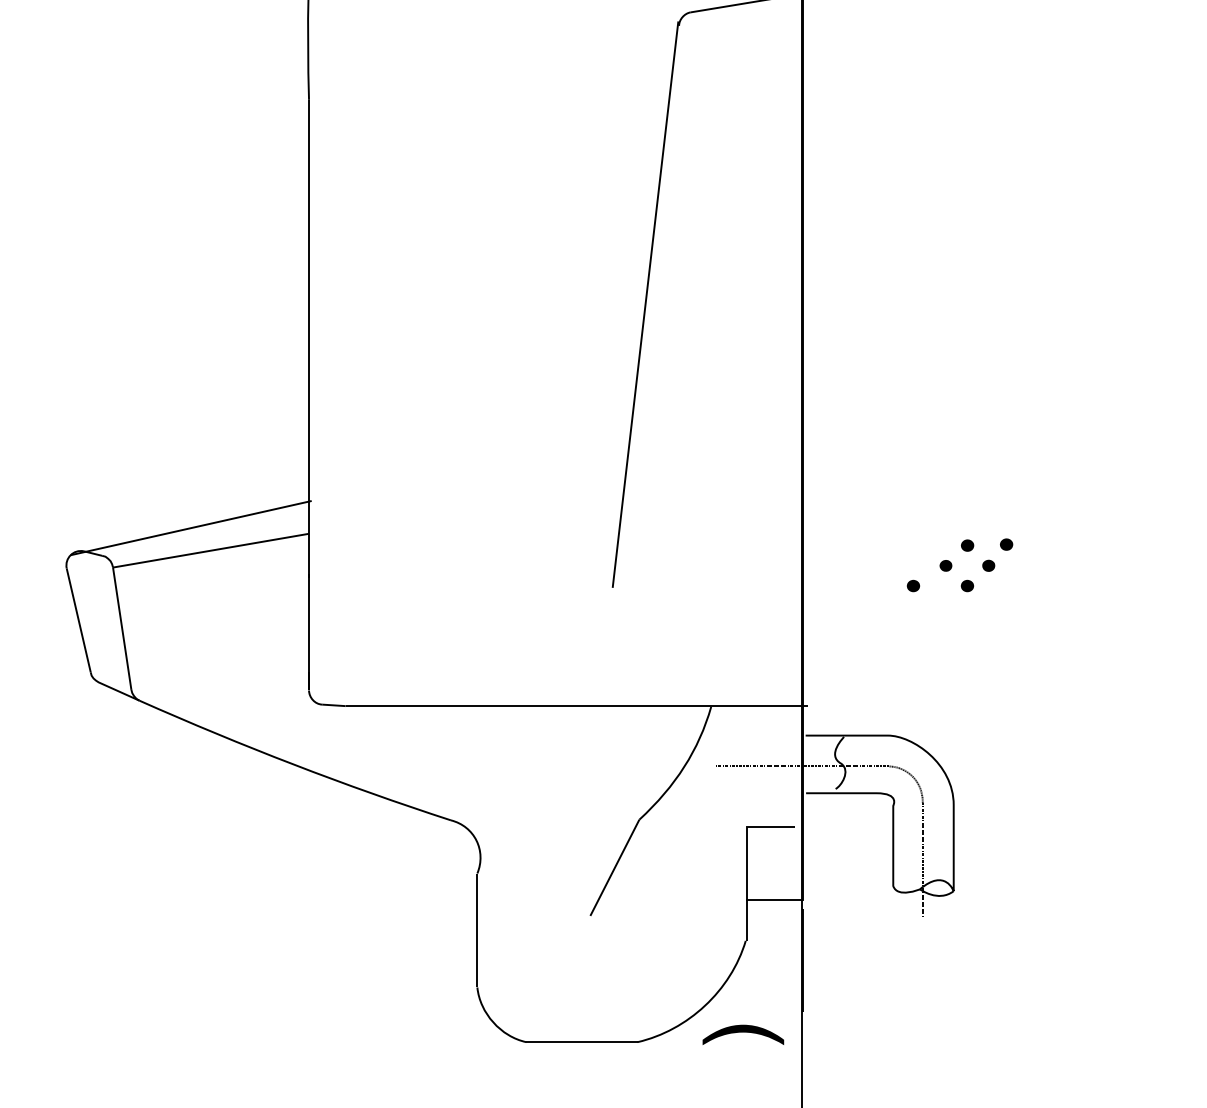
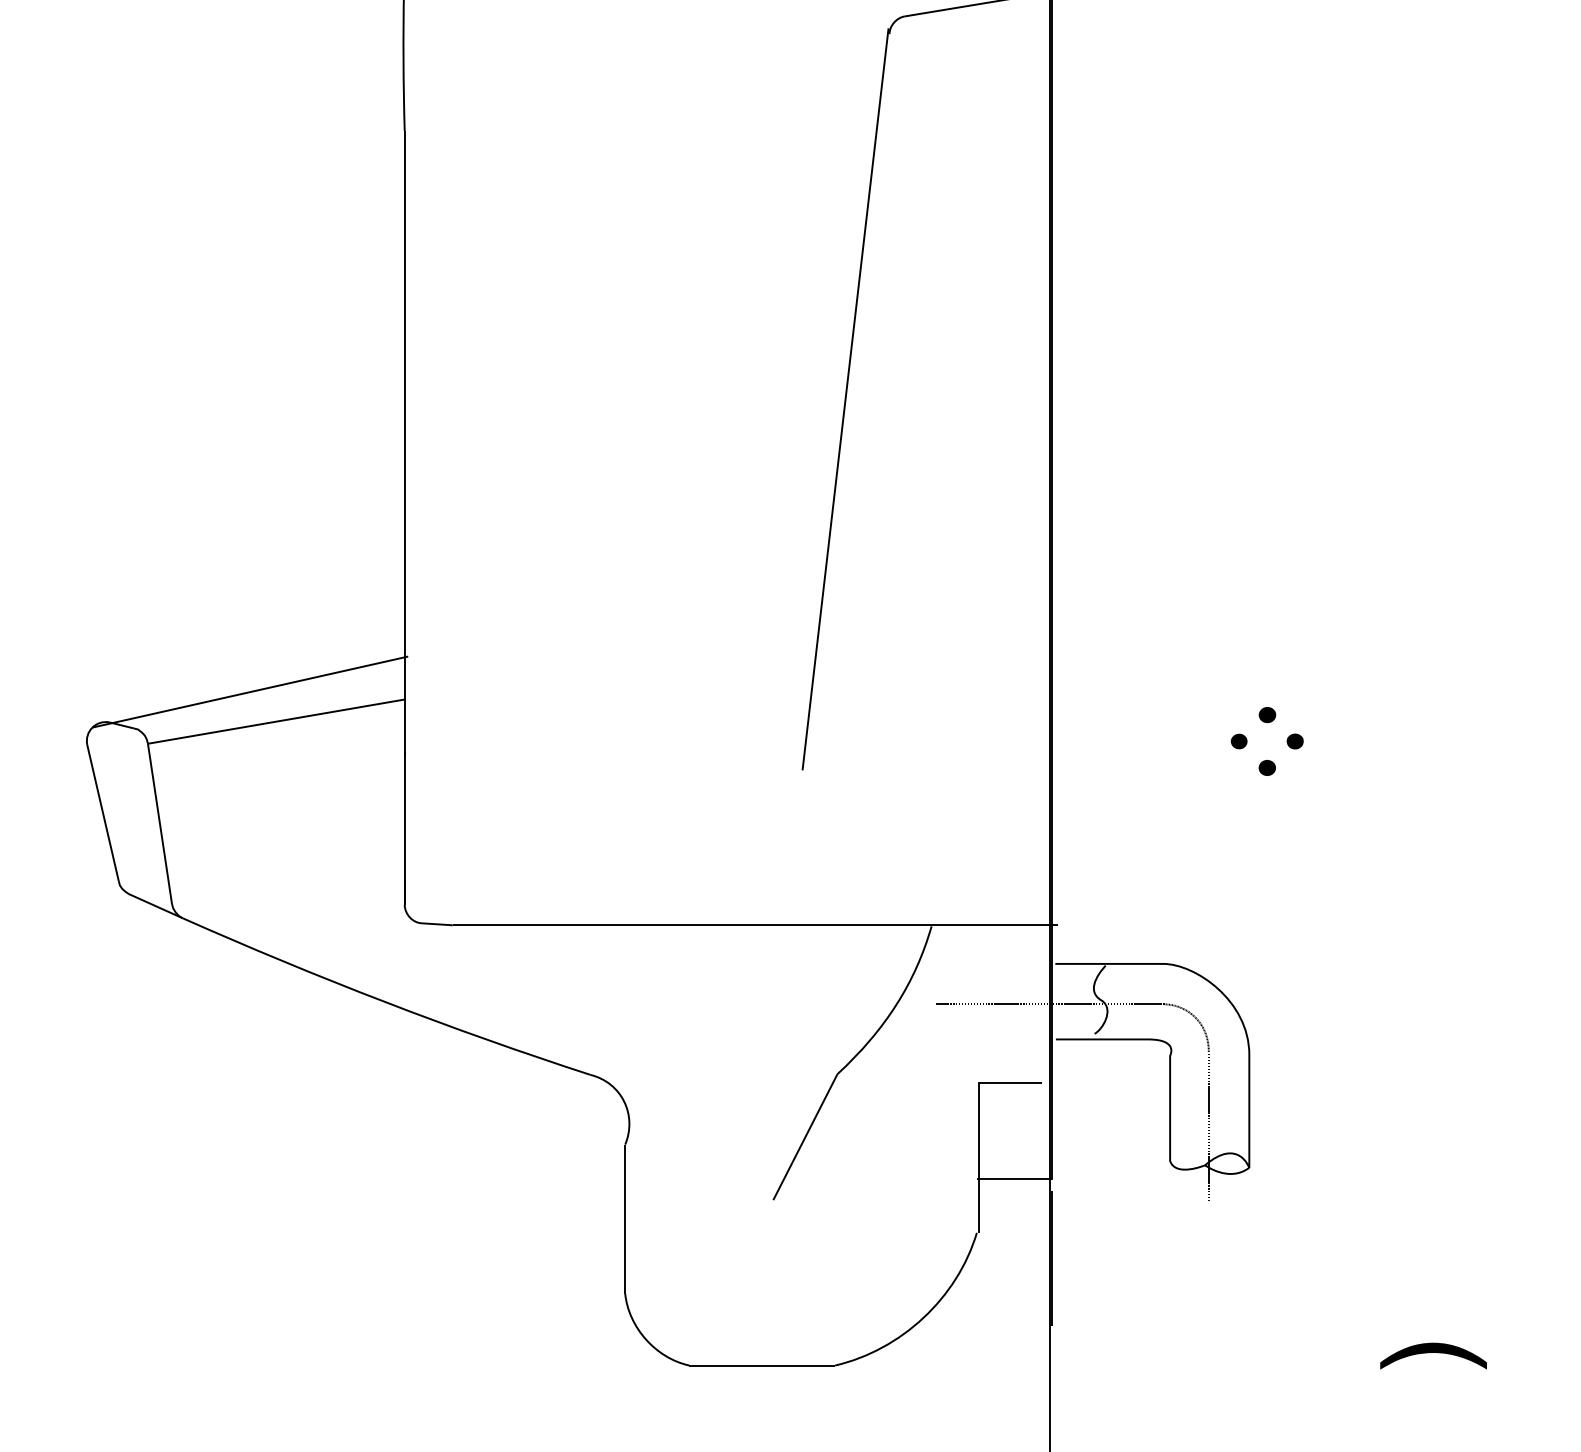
part: (1006, 544) -> (1318, 713), removed
part: (913, 585) -> (1196, 767), removed
part: (743, 1034) -> (1433, 1355), moved

